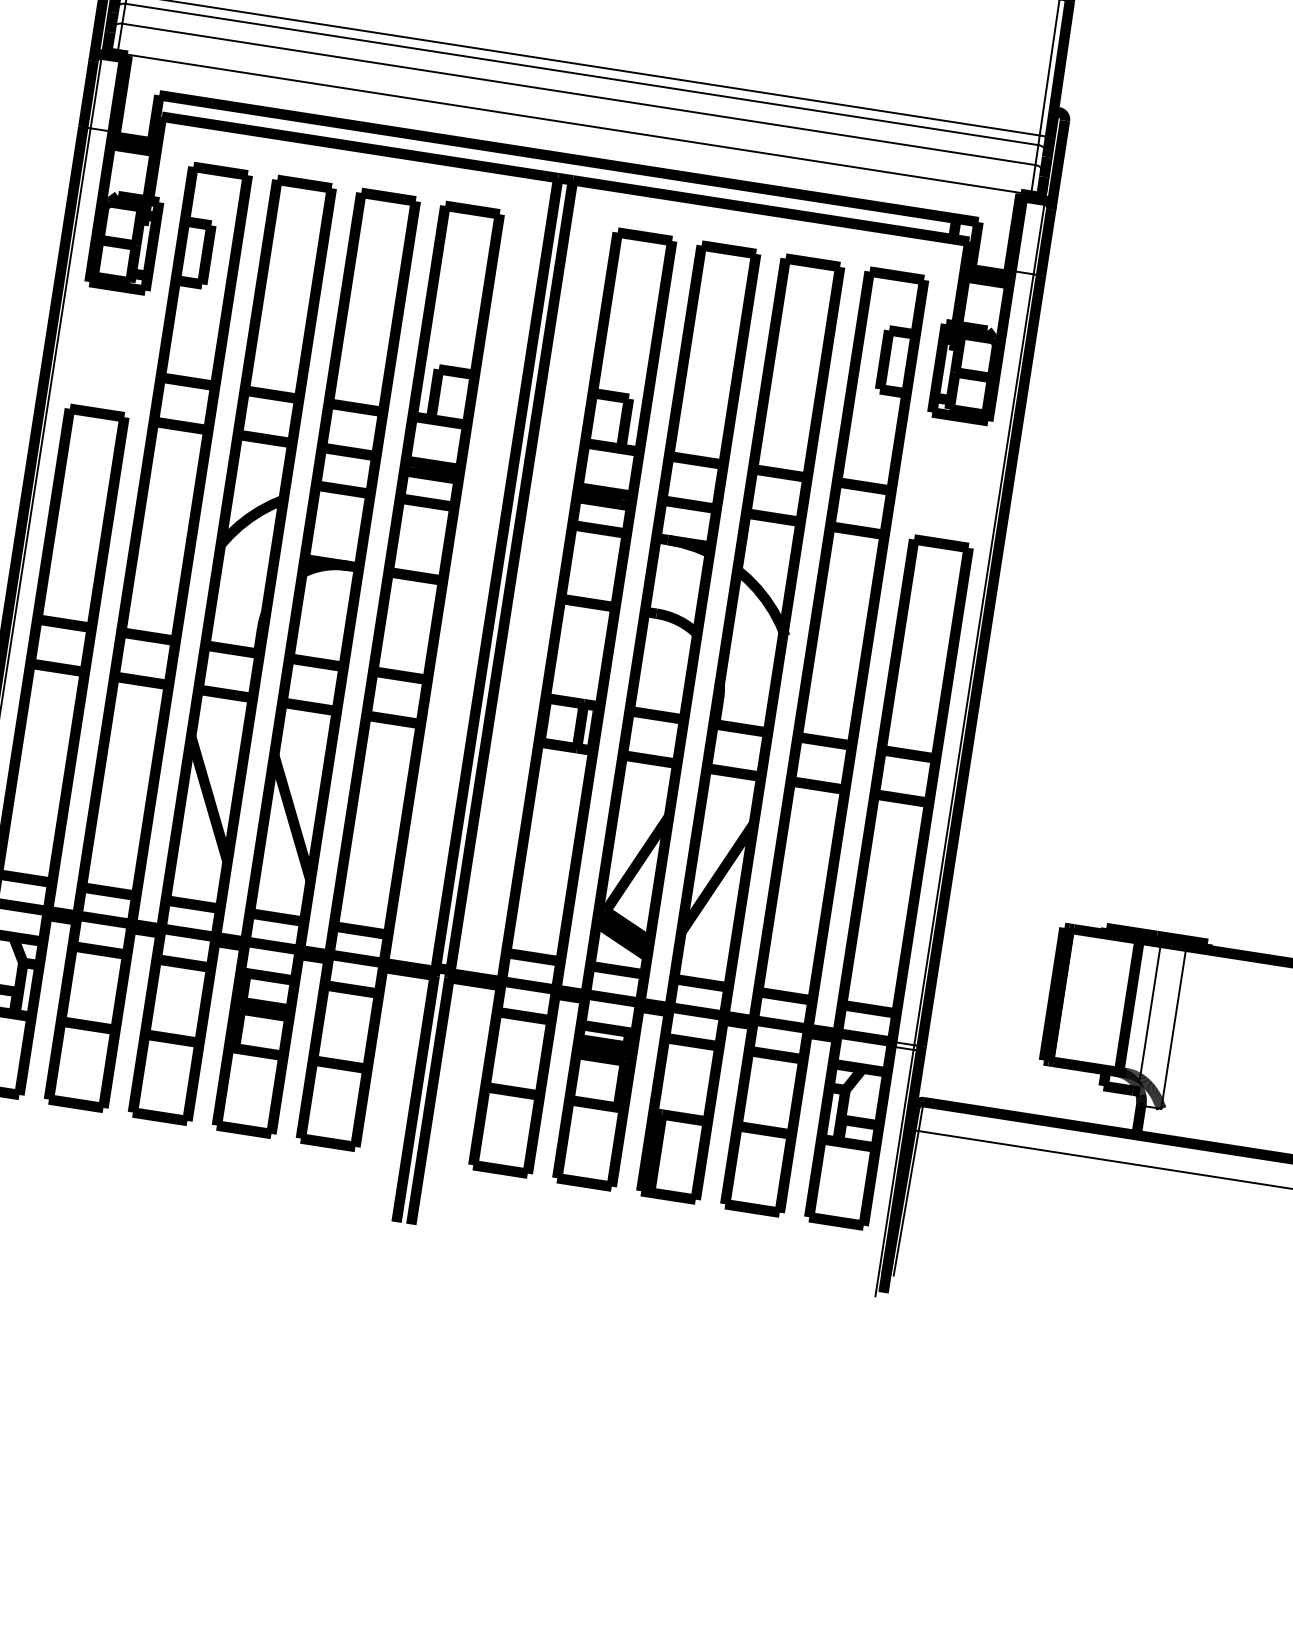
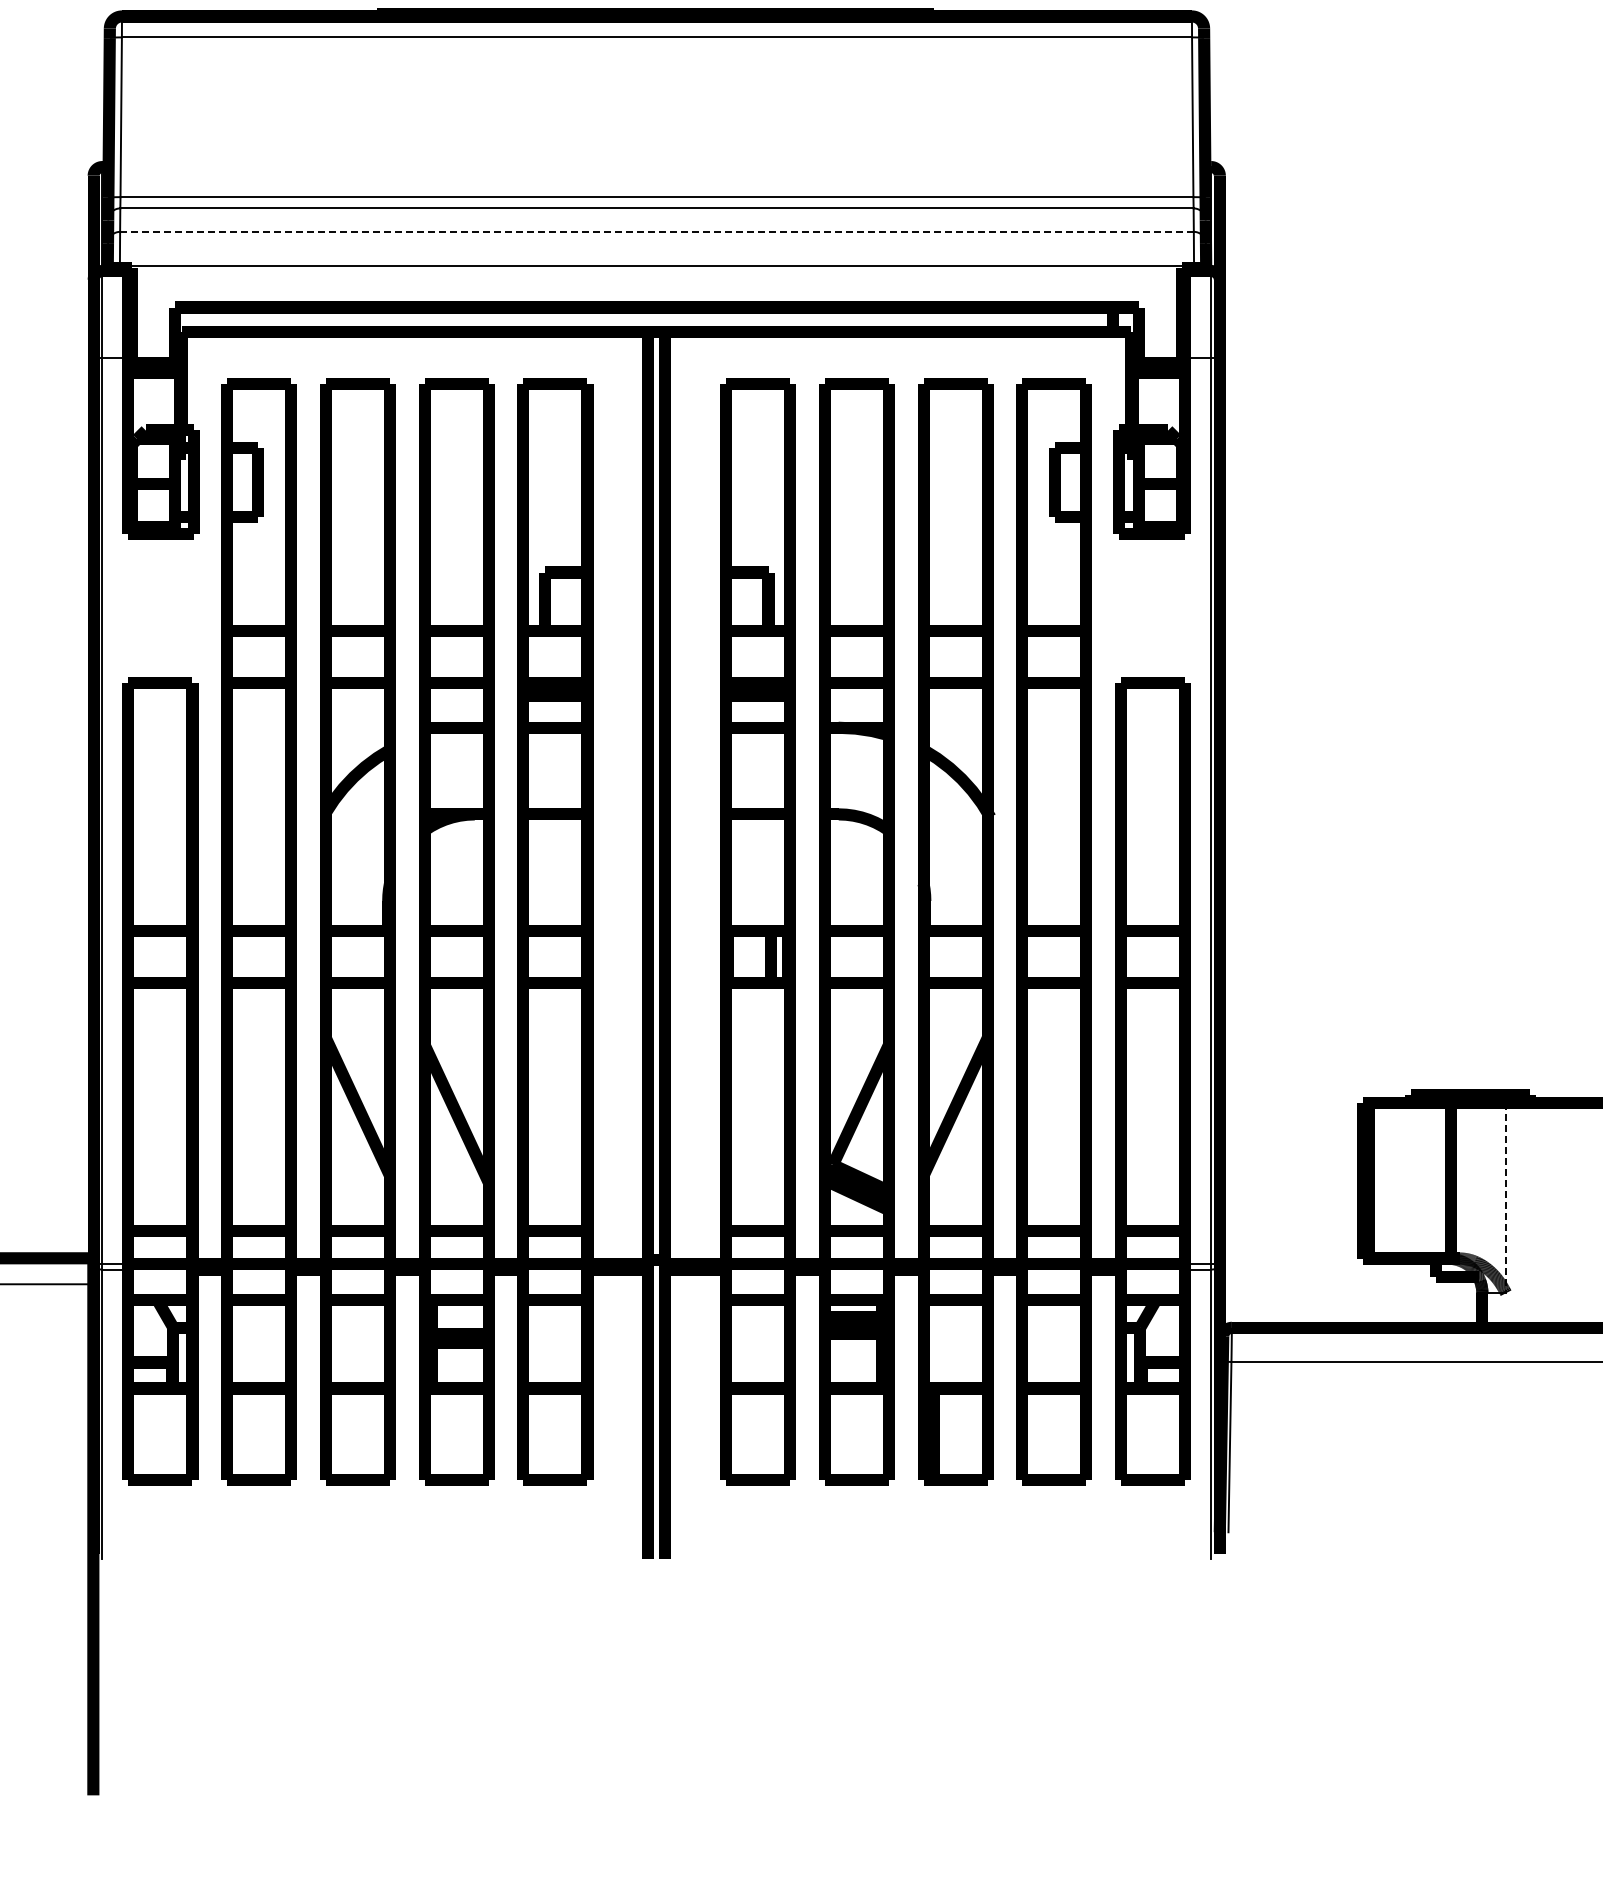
line: (578, 94) -> (656, 231), solid -> dashed
line: (1150, 1010) -> (1476, 1182), removed
line: (1174, 1028) -> (1506, 1198), solid -> dashed

